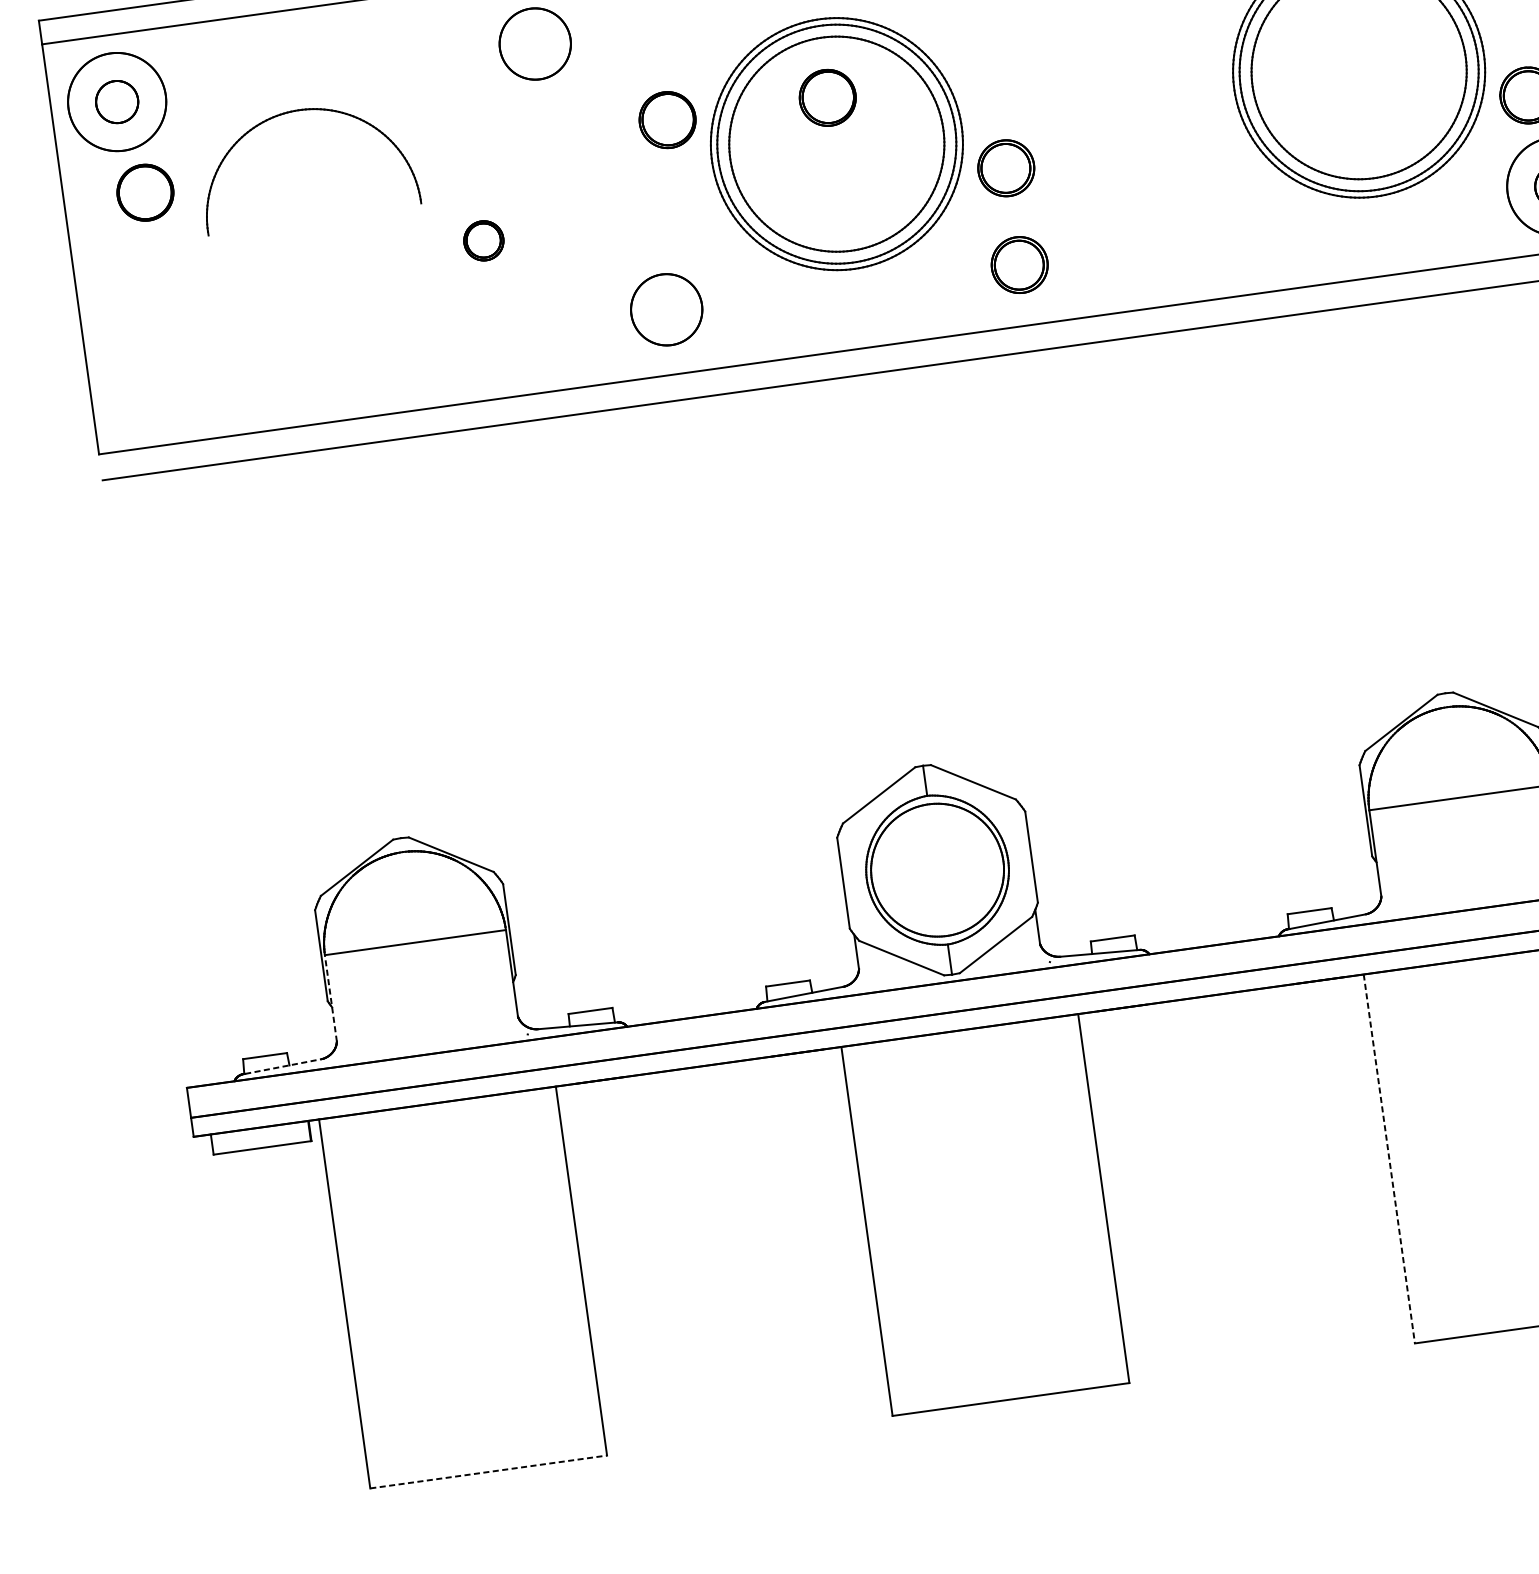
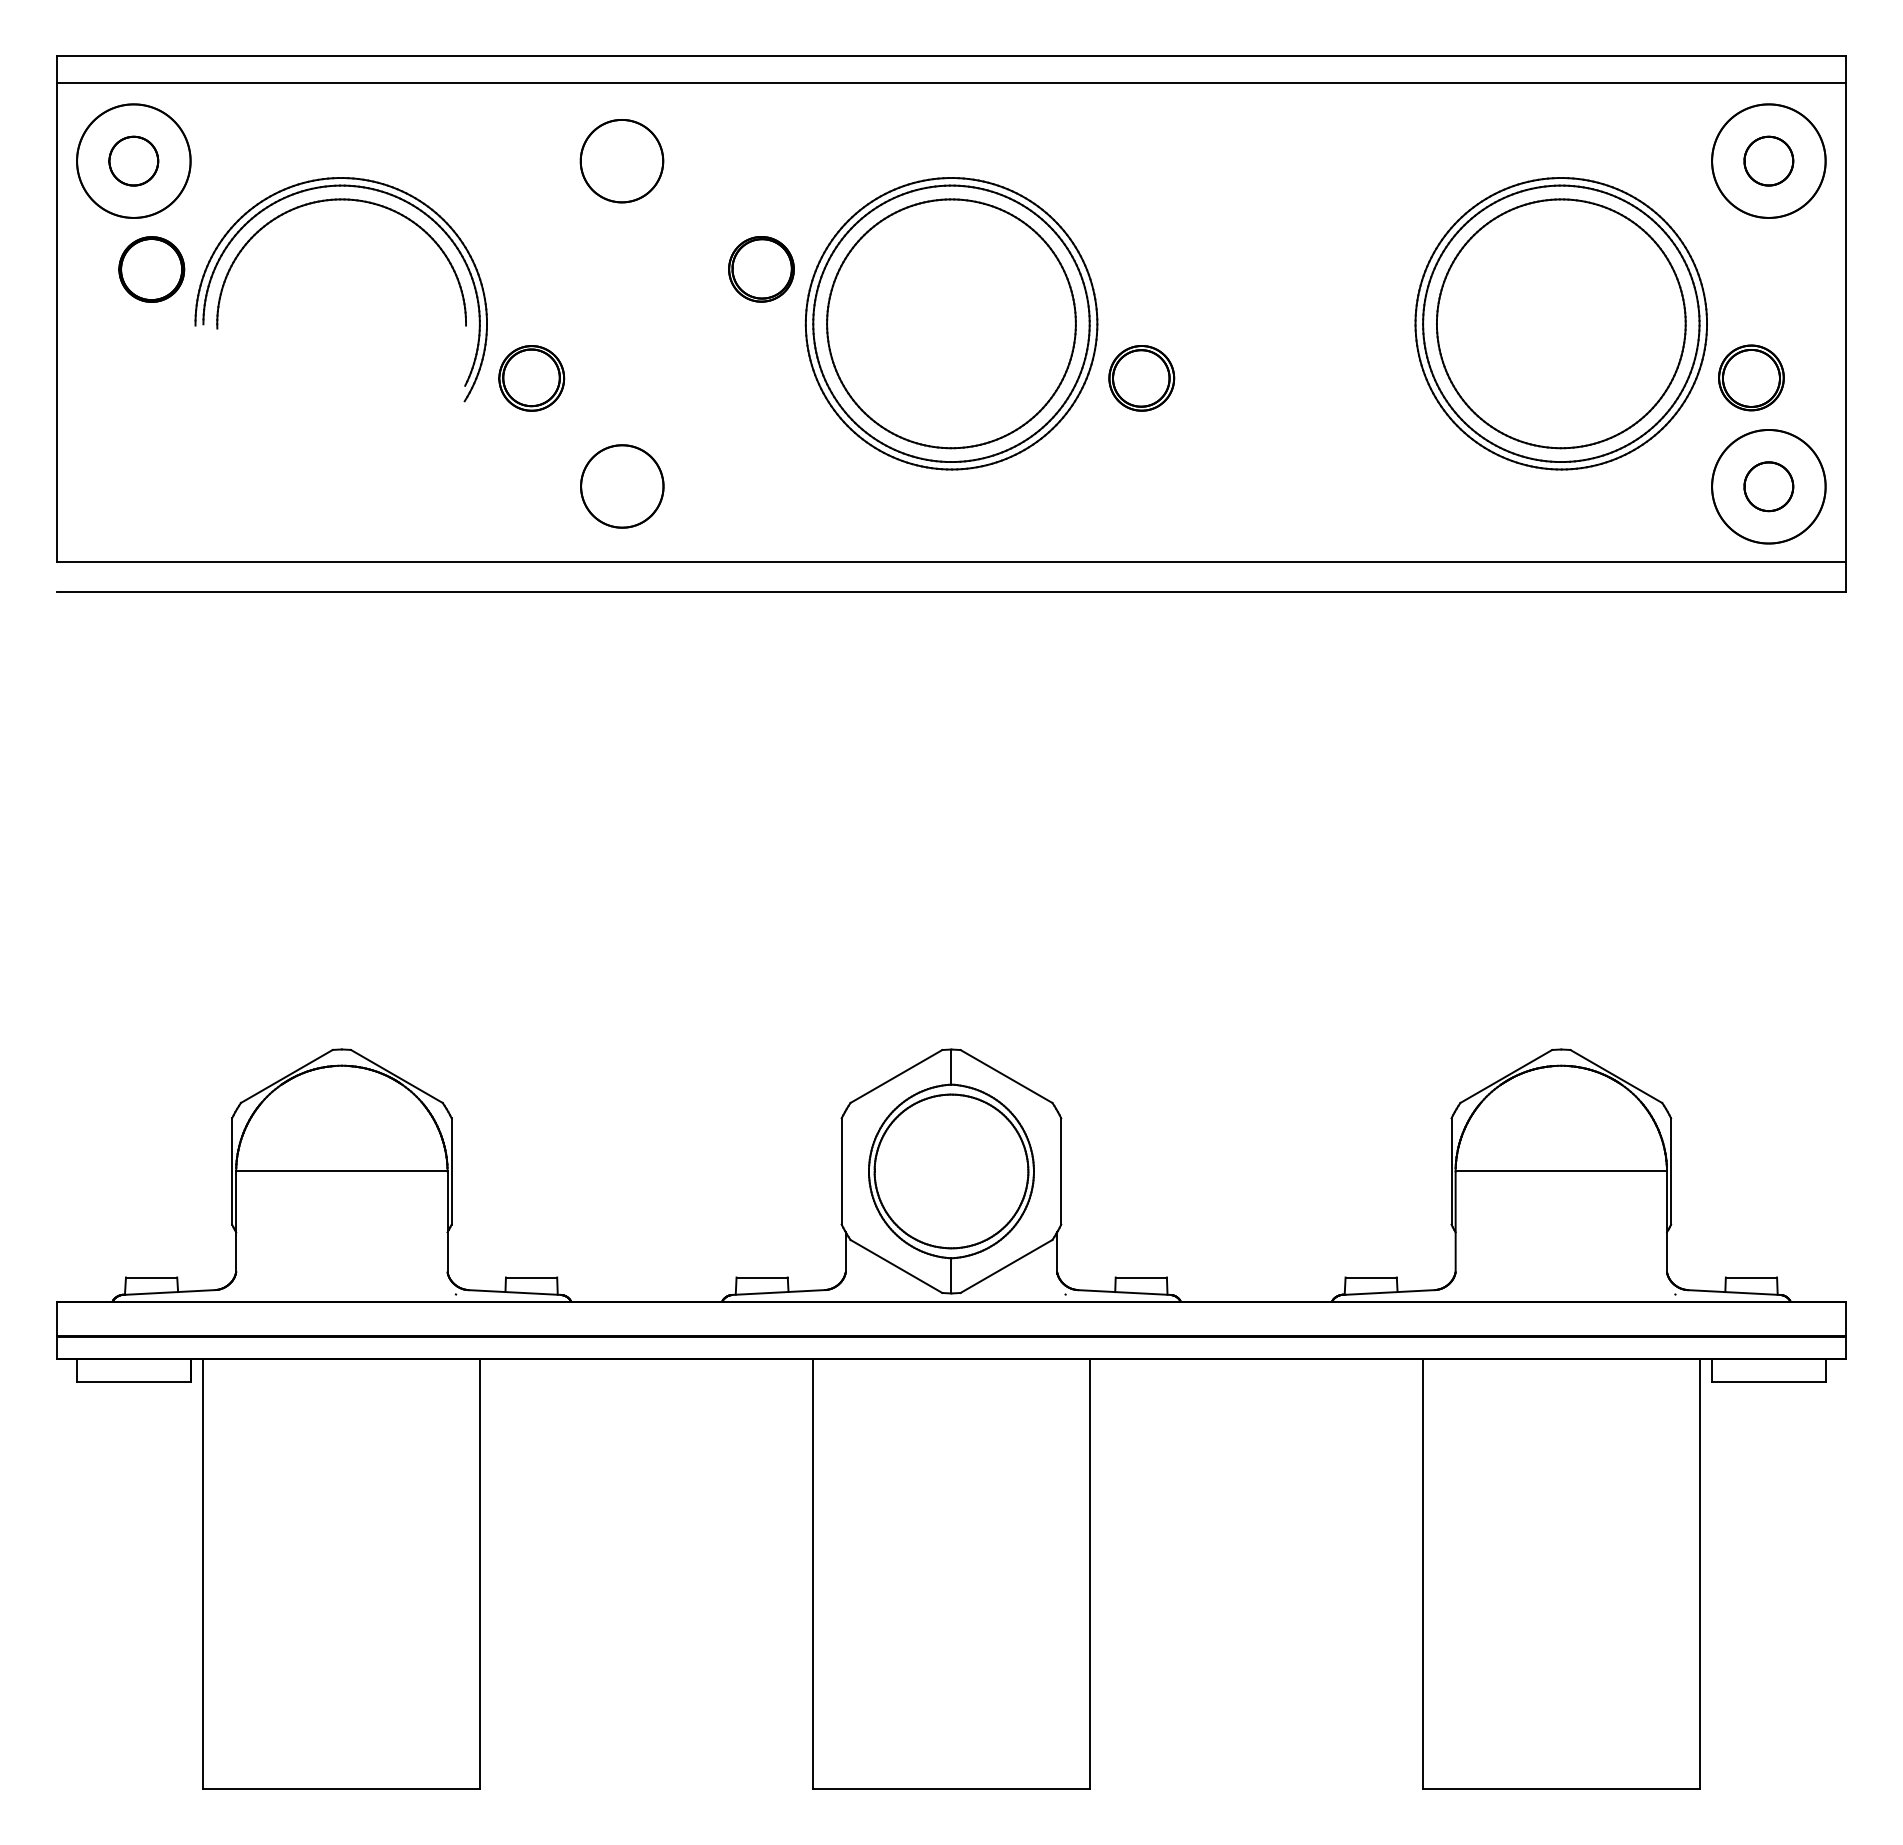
part: (827, 98) -> (948, 269), removed
part: (287, 101) -> (329, 187), added
part: (483, 240) -> (531, 378), size x1.43
part: (1019, 265) -> (1141, 491), removed
part: (666, 309) -> (622, 486), moved
line: (331, 998) -> (236, 1221), dashed -> solid
line: (283, 1066) -> (170, 1292), dashed -> solid
line: (1389, 1159) -> (1423, 1574), dashed -> solid
line: (489, 1471) -> (342, 1789), dashed -> solid

